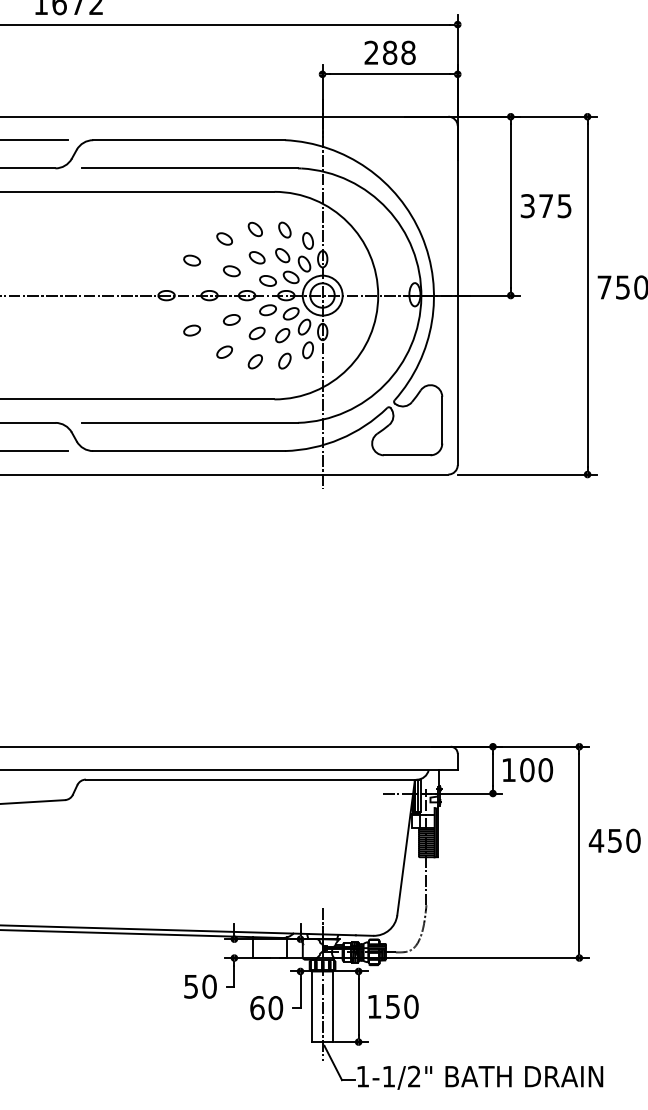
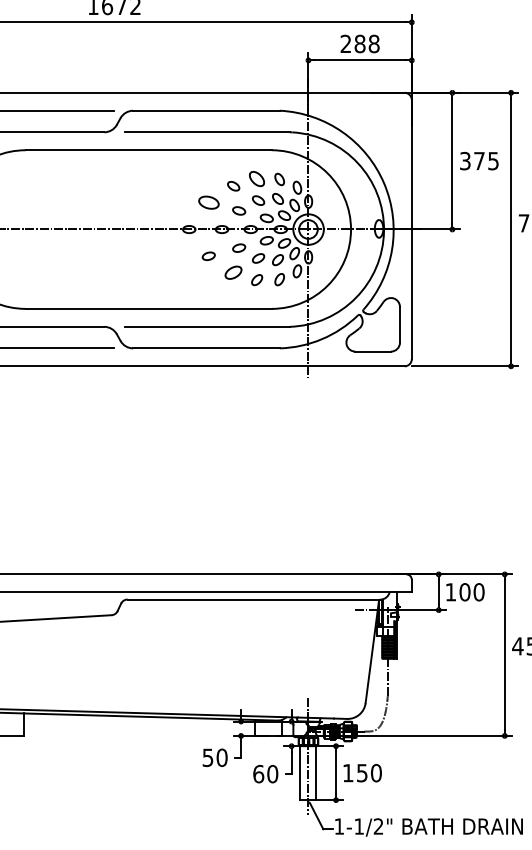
part: (255, 228) -> (257, 178), size x1.4
part: (191, 260) -> (208, 202), size x1.6
part: (224, 351) -> (233, 272), size x1.4

